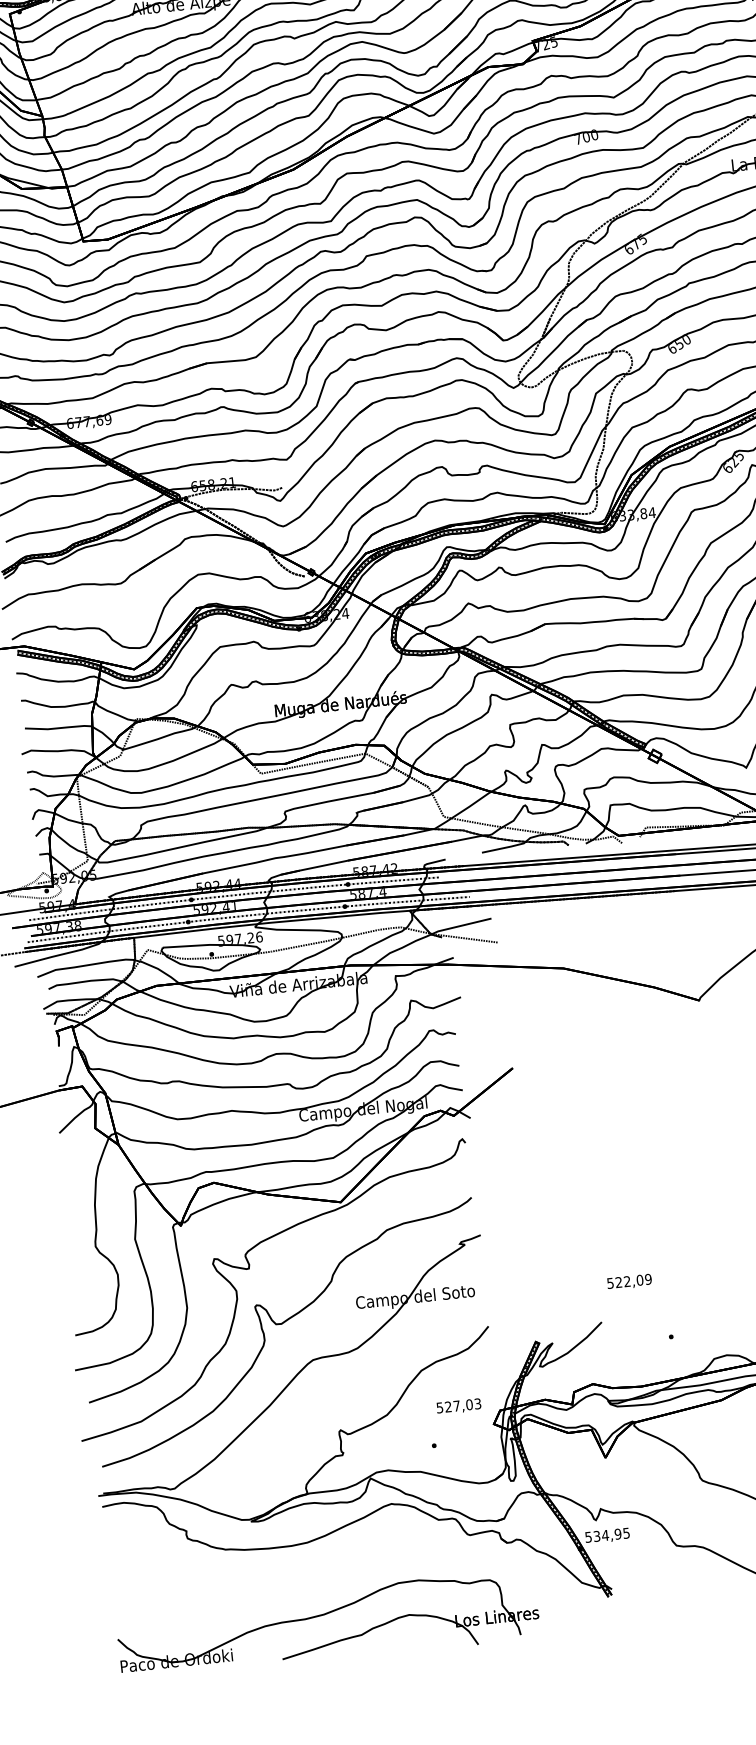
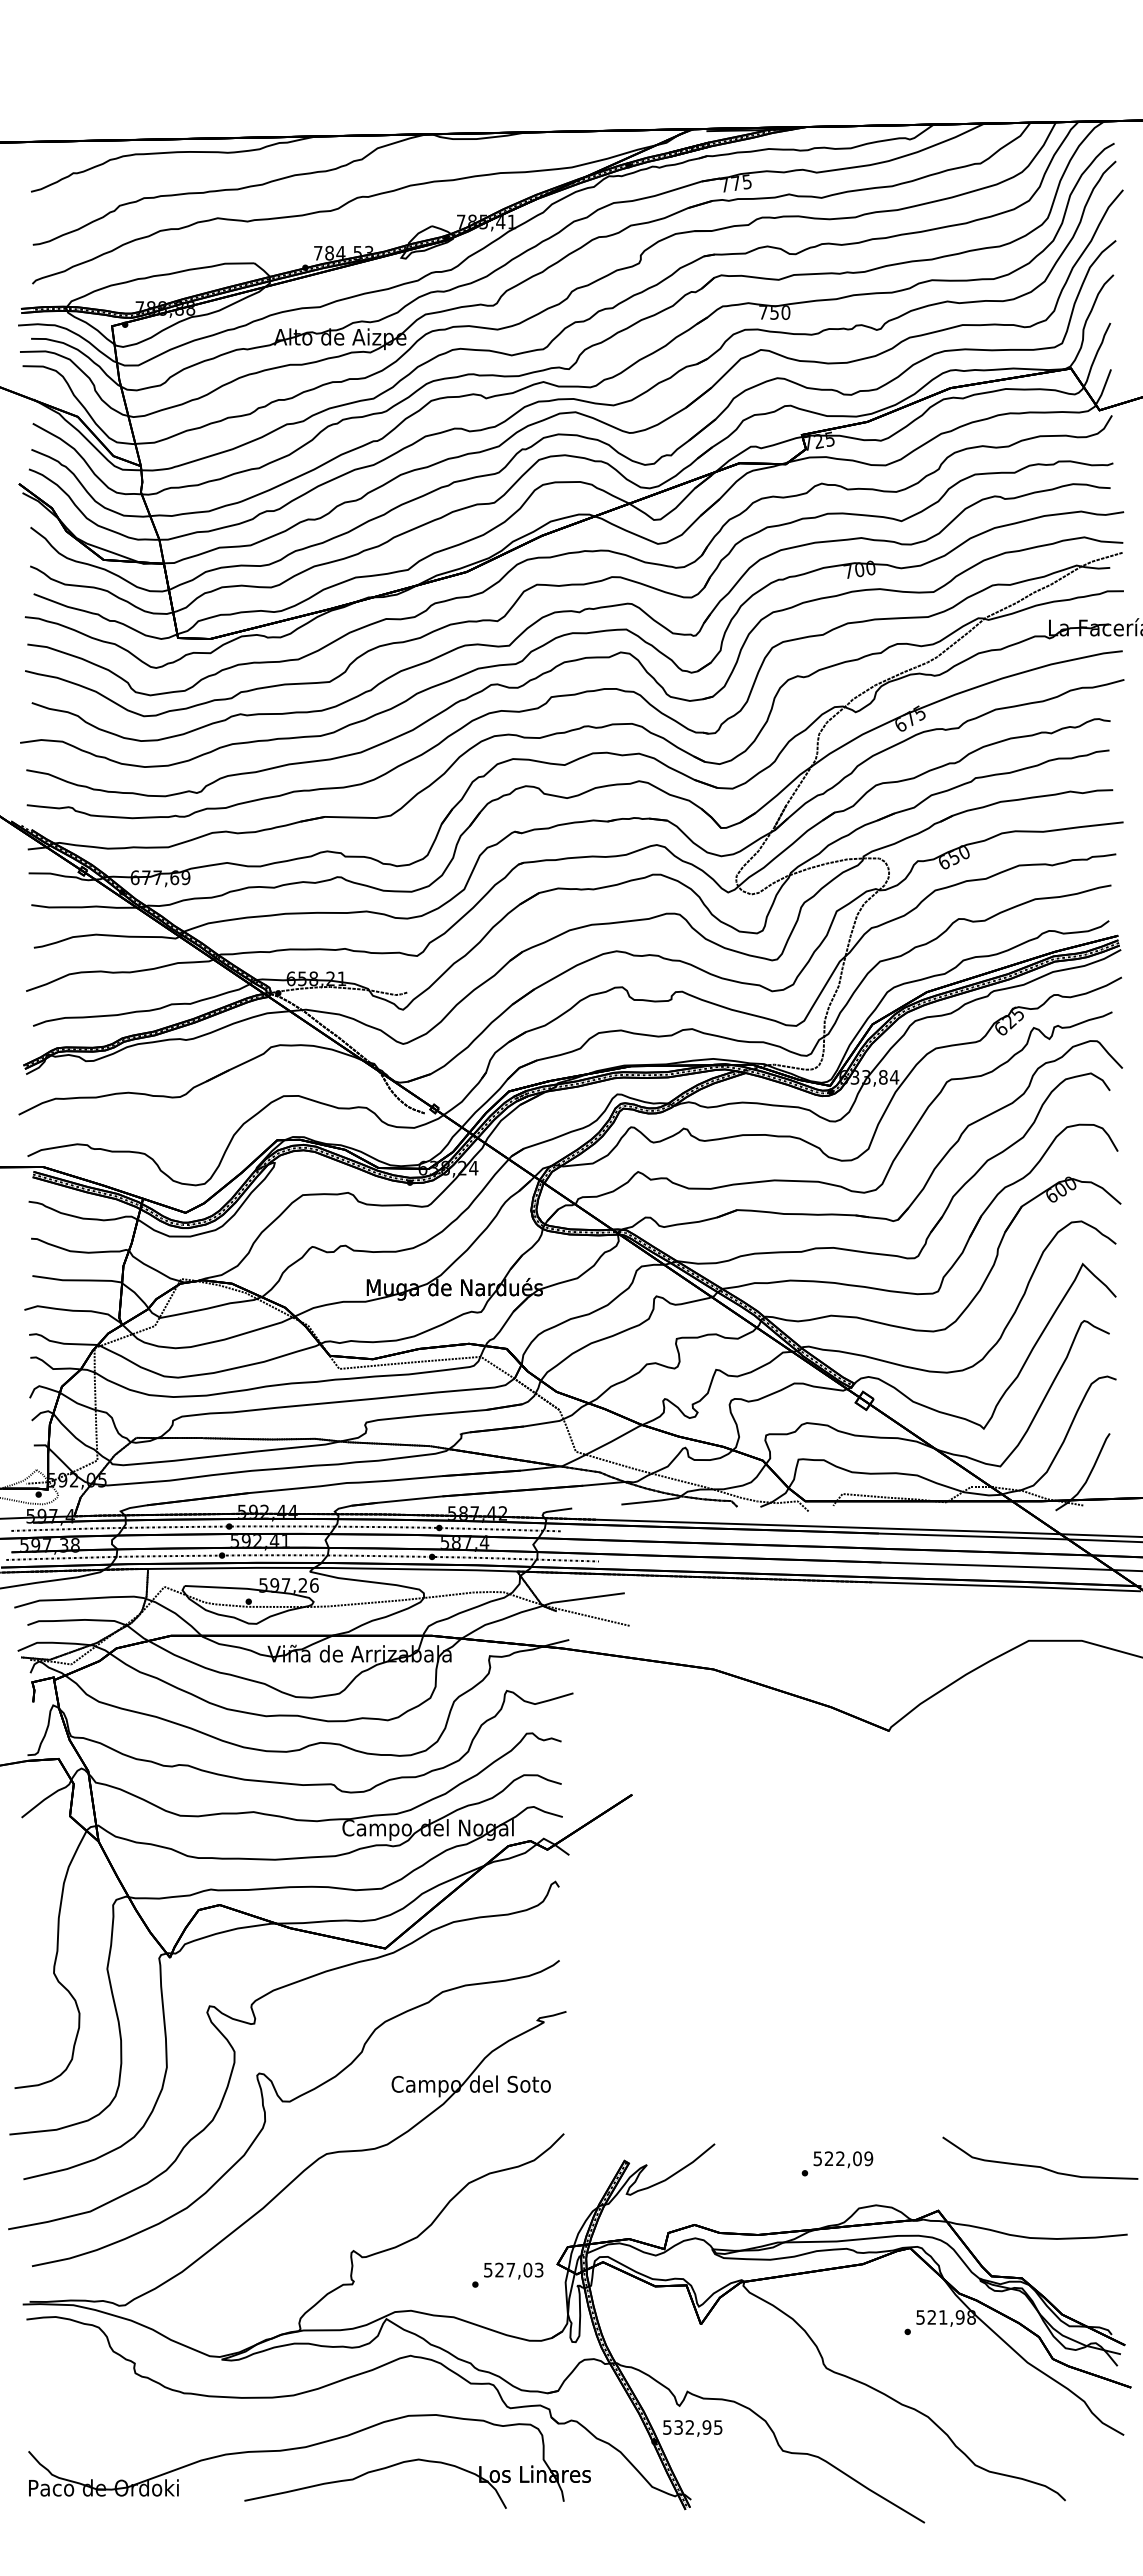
text: (629, 1281) -> (843, 2159), moved
text: (458, 1406) -> (513, 2270), moved
text: (605, 1535) -> (689, 2427), 534,95 -> 532,95
part: (324, 1615) -> (305, 2448), moved

